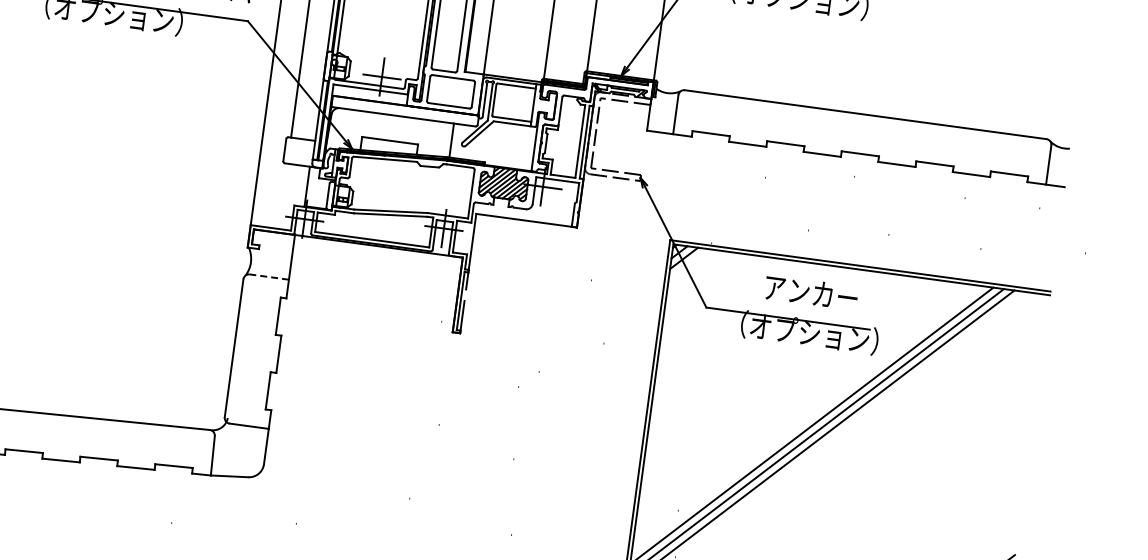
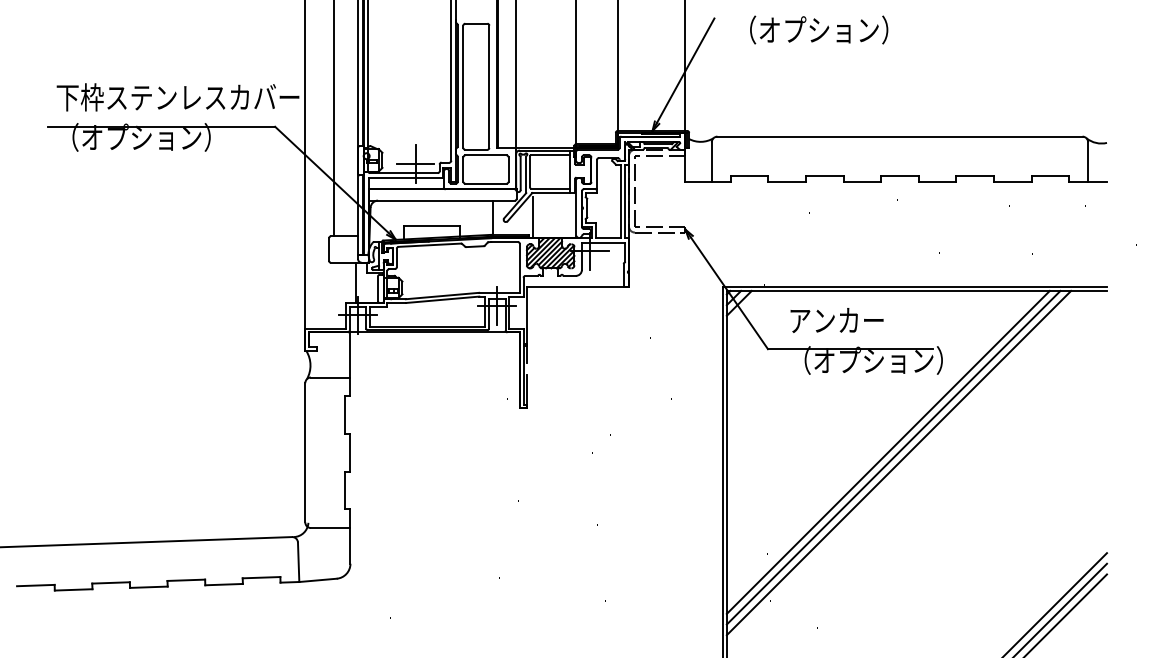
line: (491, 144) -> (533, 216), added
line: (269, 277) -> (330, 377), dashed -> solid
text: (810, 292) -> (836, 320), moved

